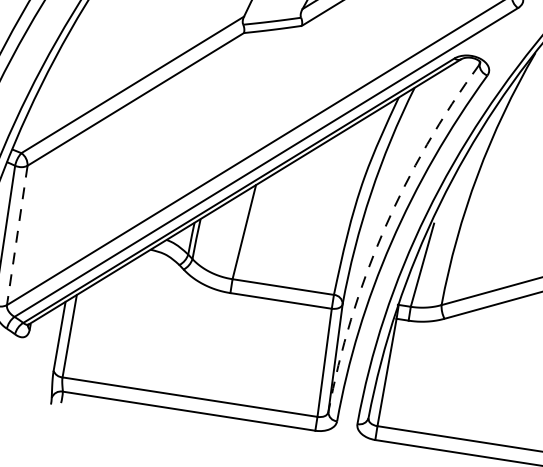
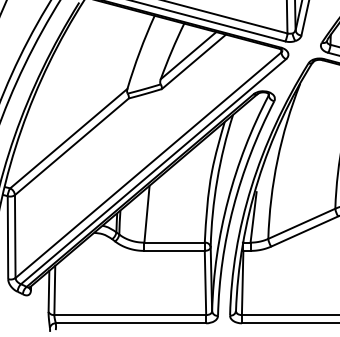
arc: (384, 230) -> (228, 200), dashed -> solid
line: (17, 237) -> (15, 237), dashed -> solid

